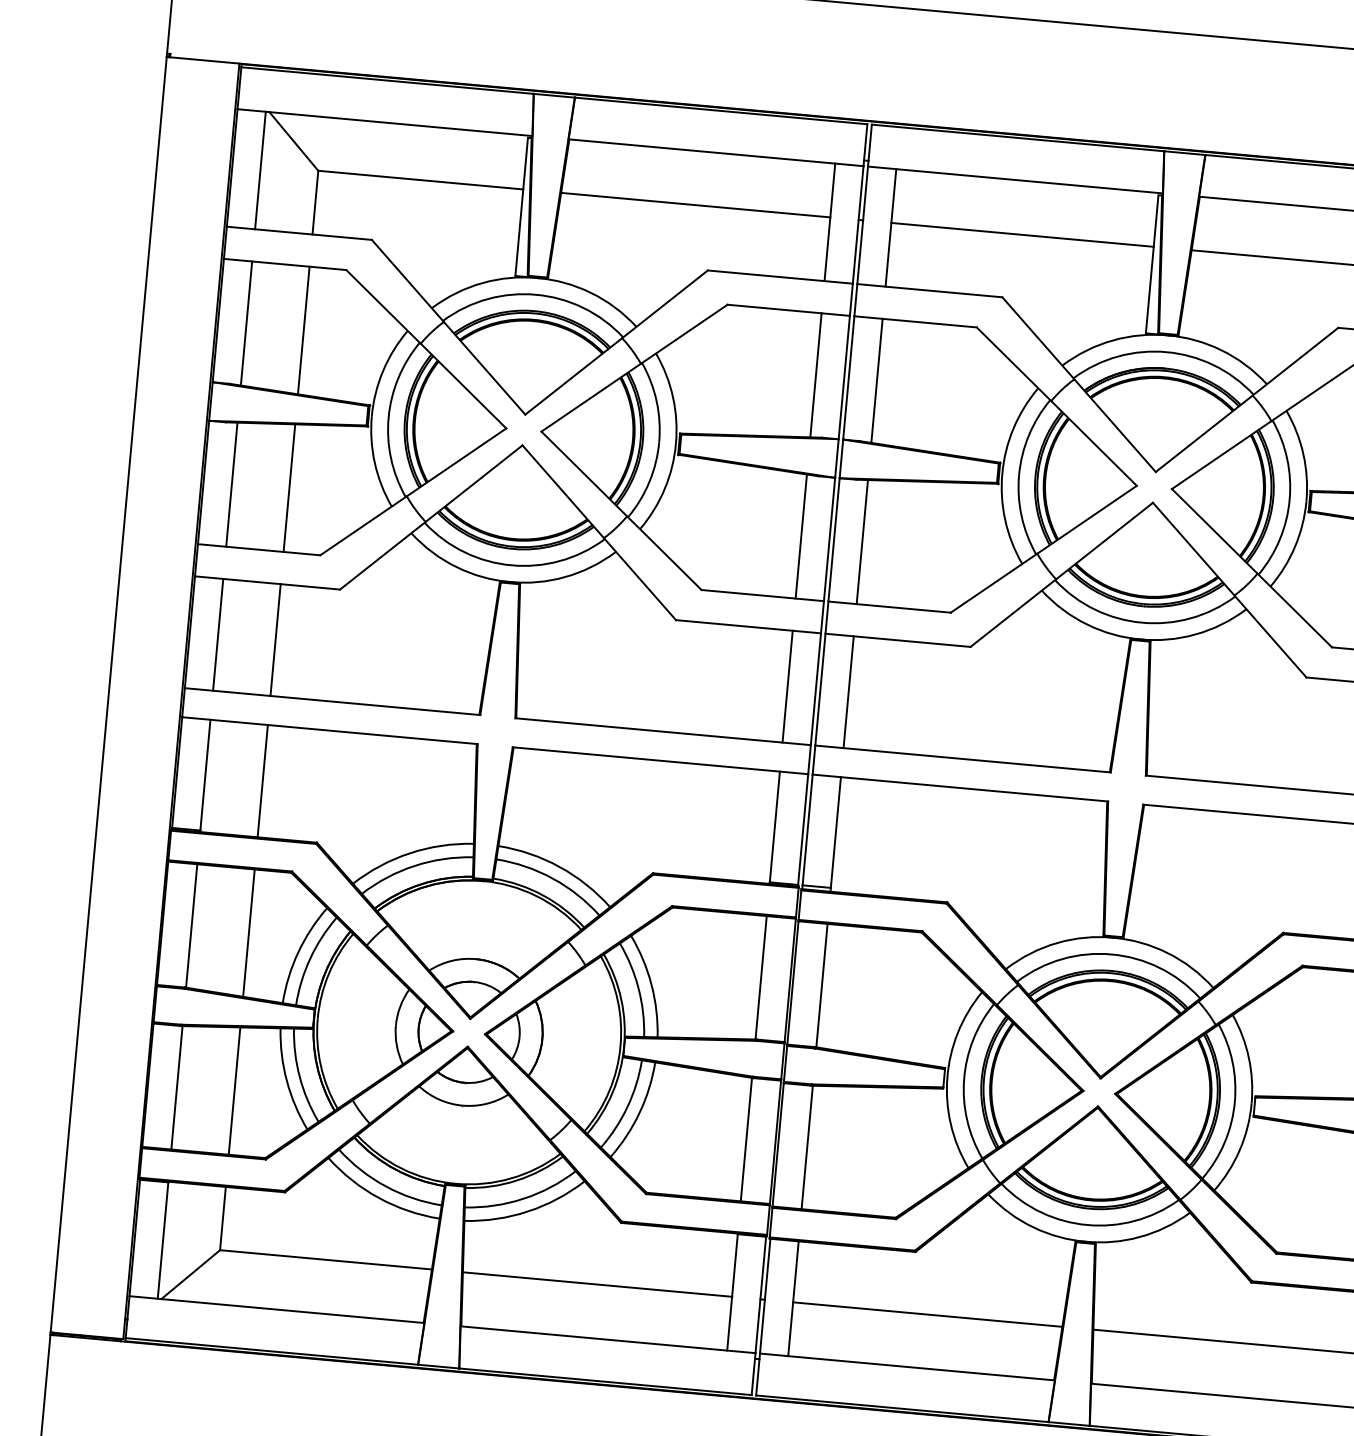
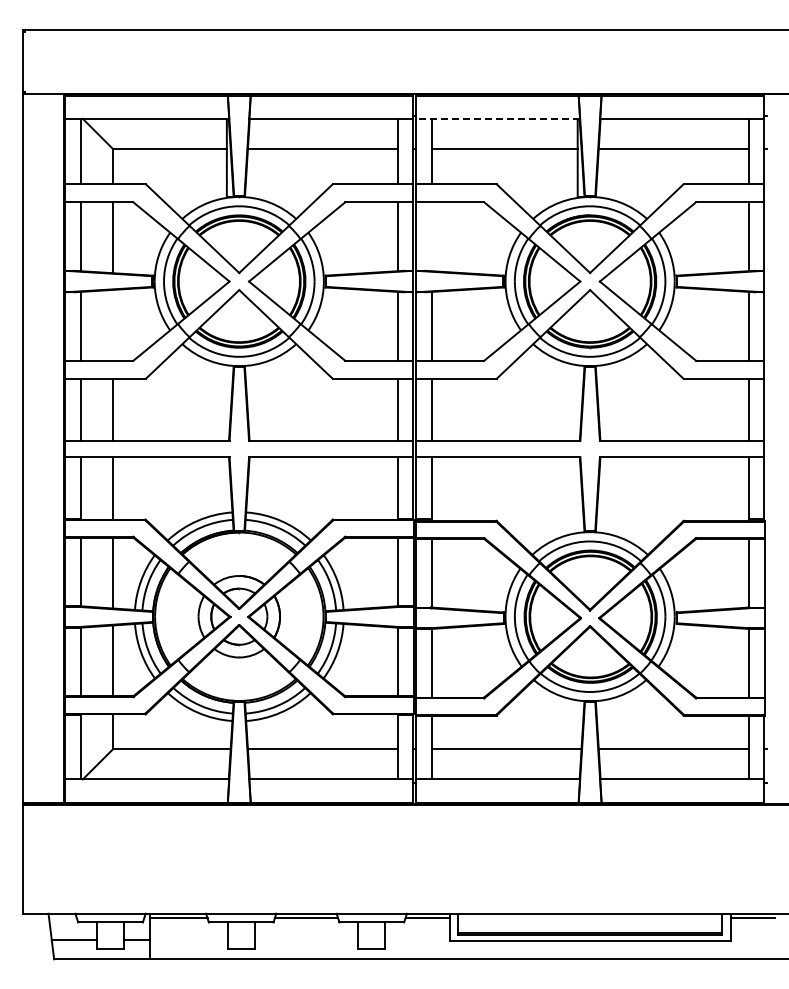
line: (1014, 179) -> (497, 118), solid -> dashed
line: (876, 380) -> (431, 236), removed
line: (289, 486) -> (112, 324), removed

